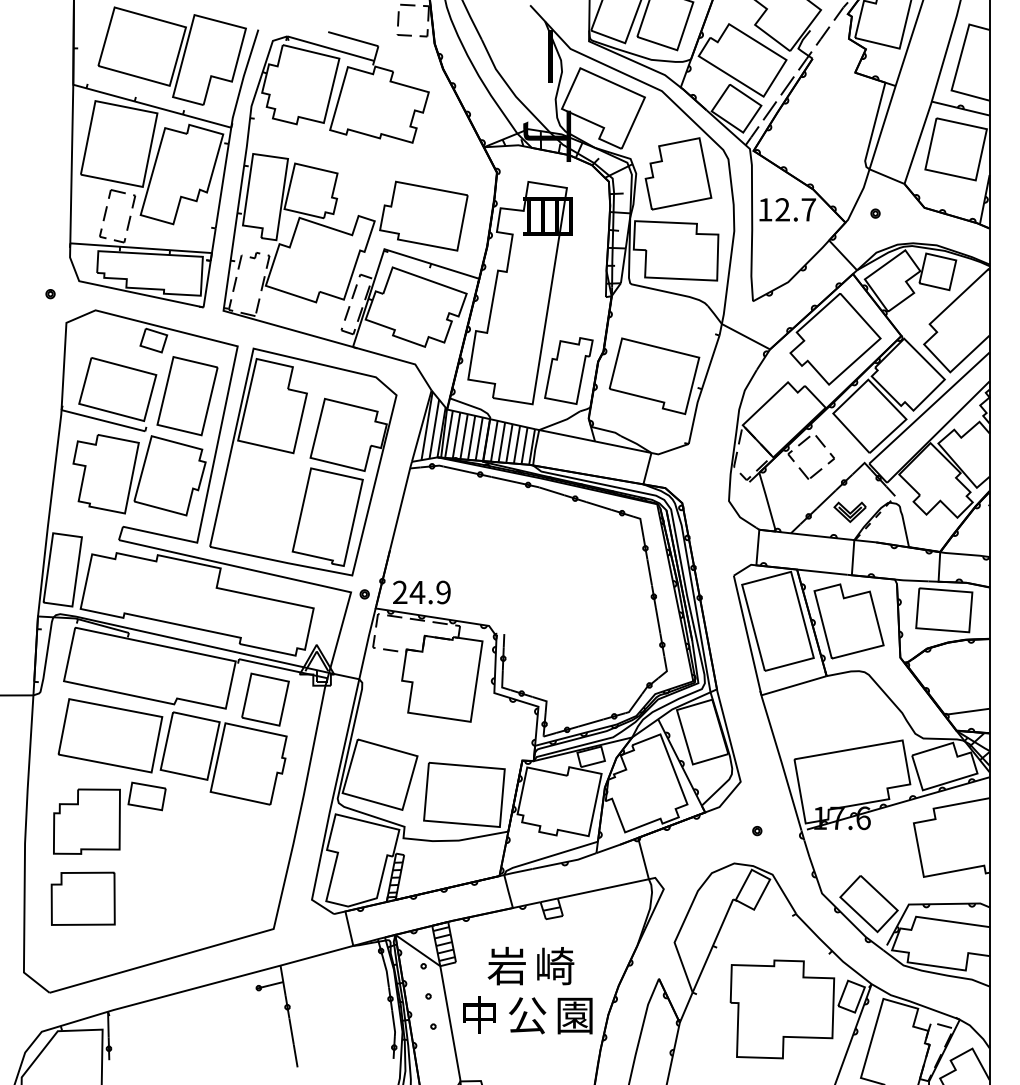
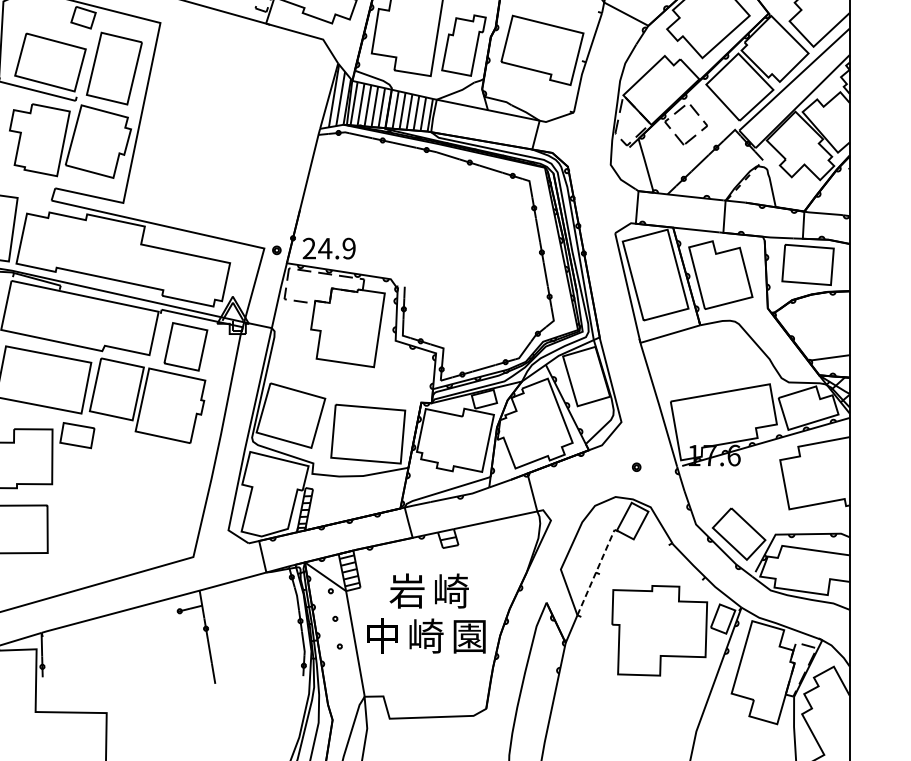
part: (303, 461) -> (220, 128), removed
part: (849, 511) -> (721, 174), removed
line: (712, 945) -> (595, 572), solid -> dashed
text: (527, 1015) -> (426, 636), 公 -> 崎

